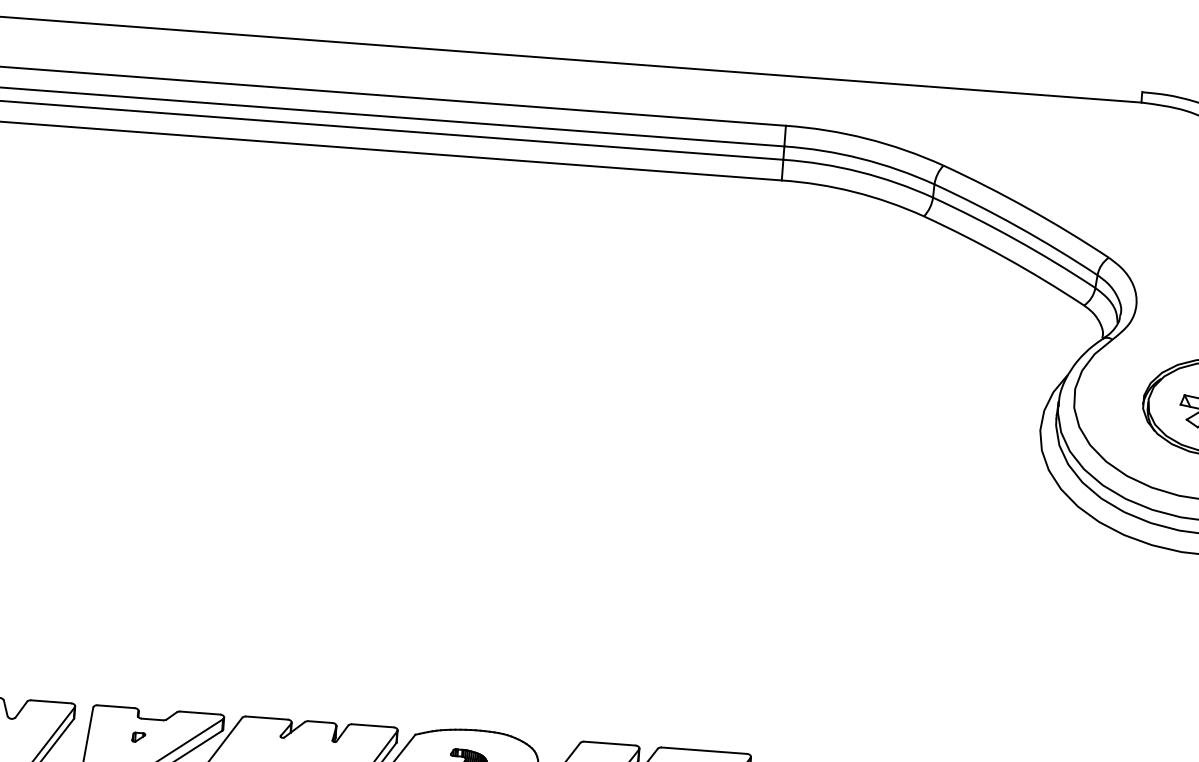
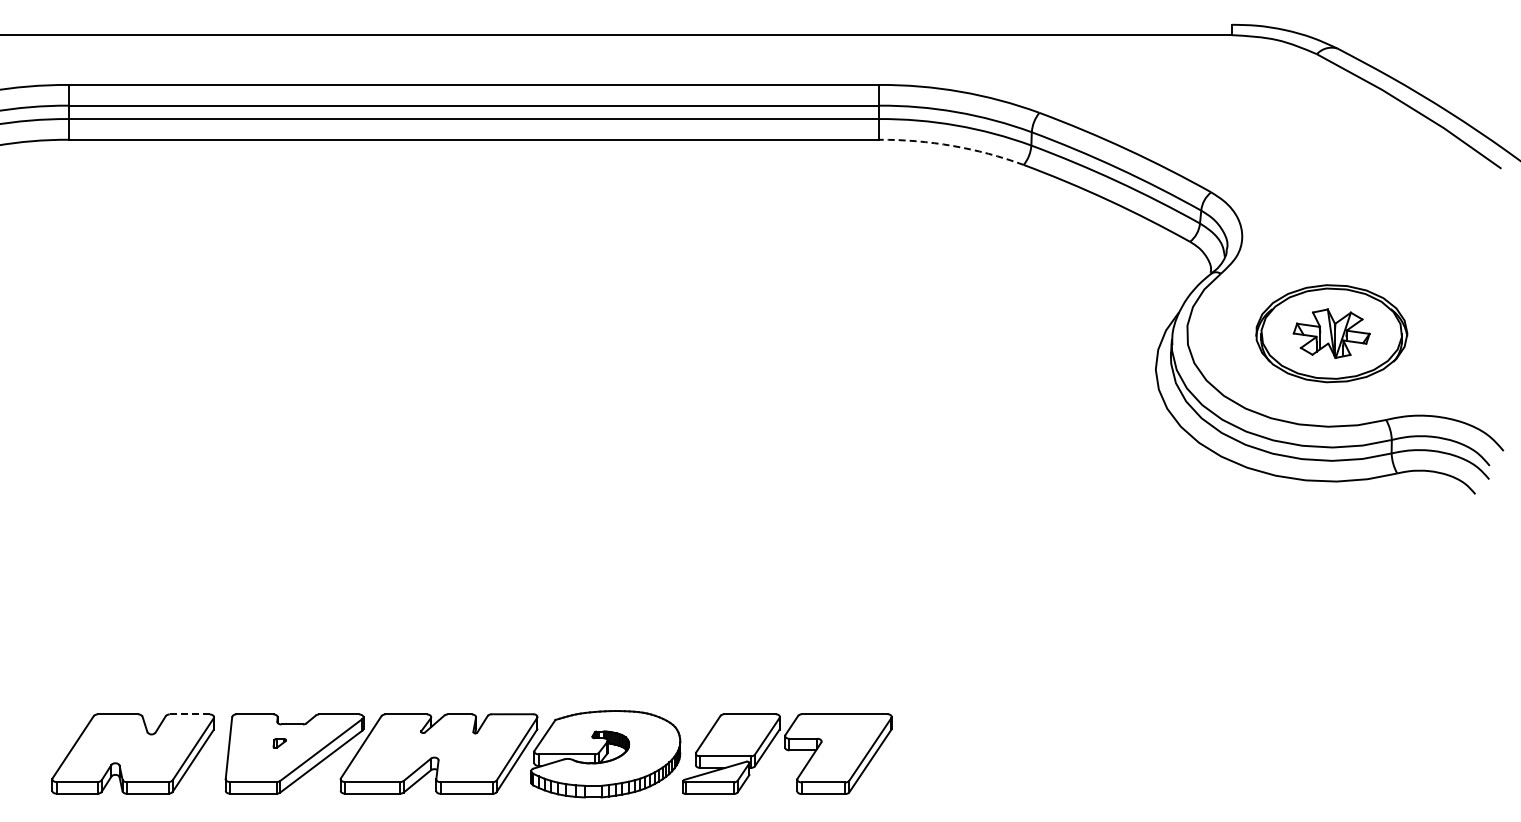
arc: (854, 191) -> (952, 145), solid -> dashed
line: (50, 701) -> (189, 714), solid -> dashed

